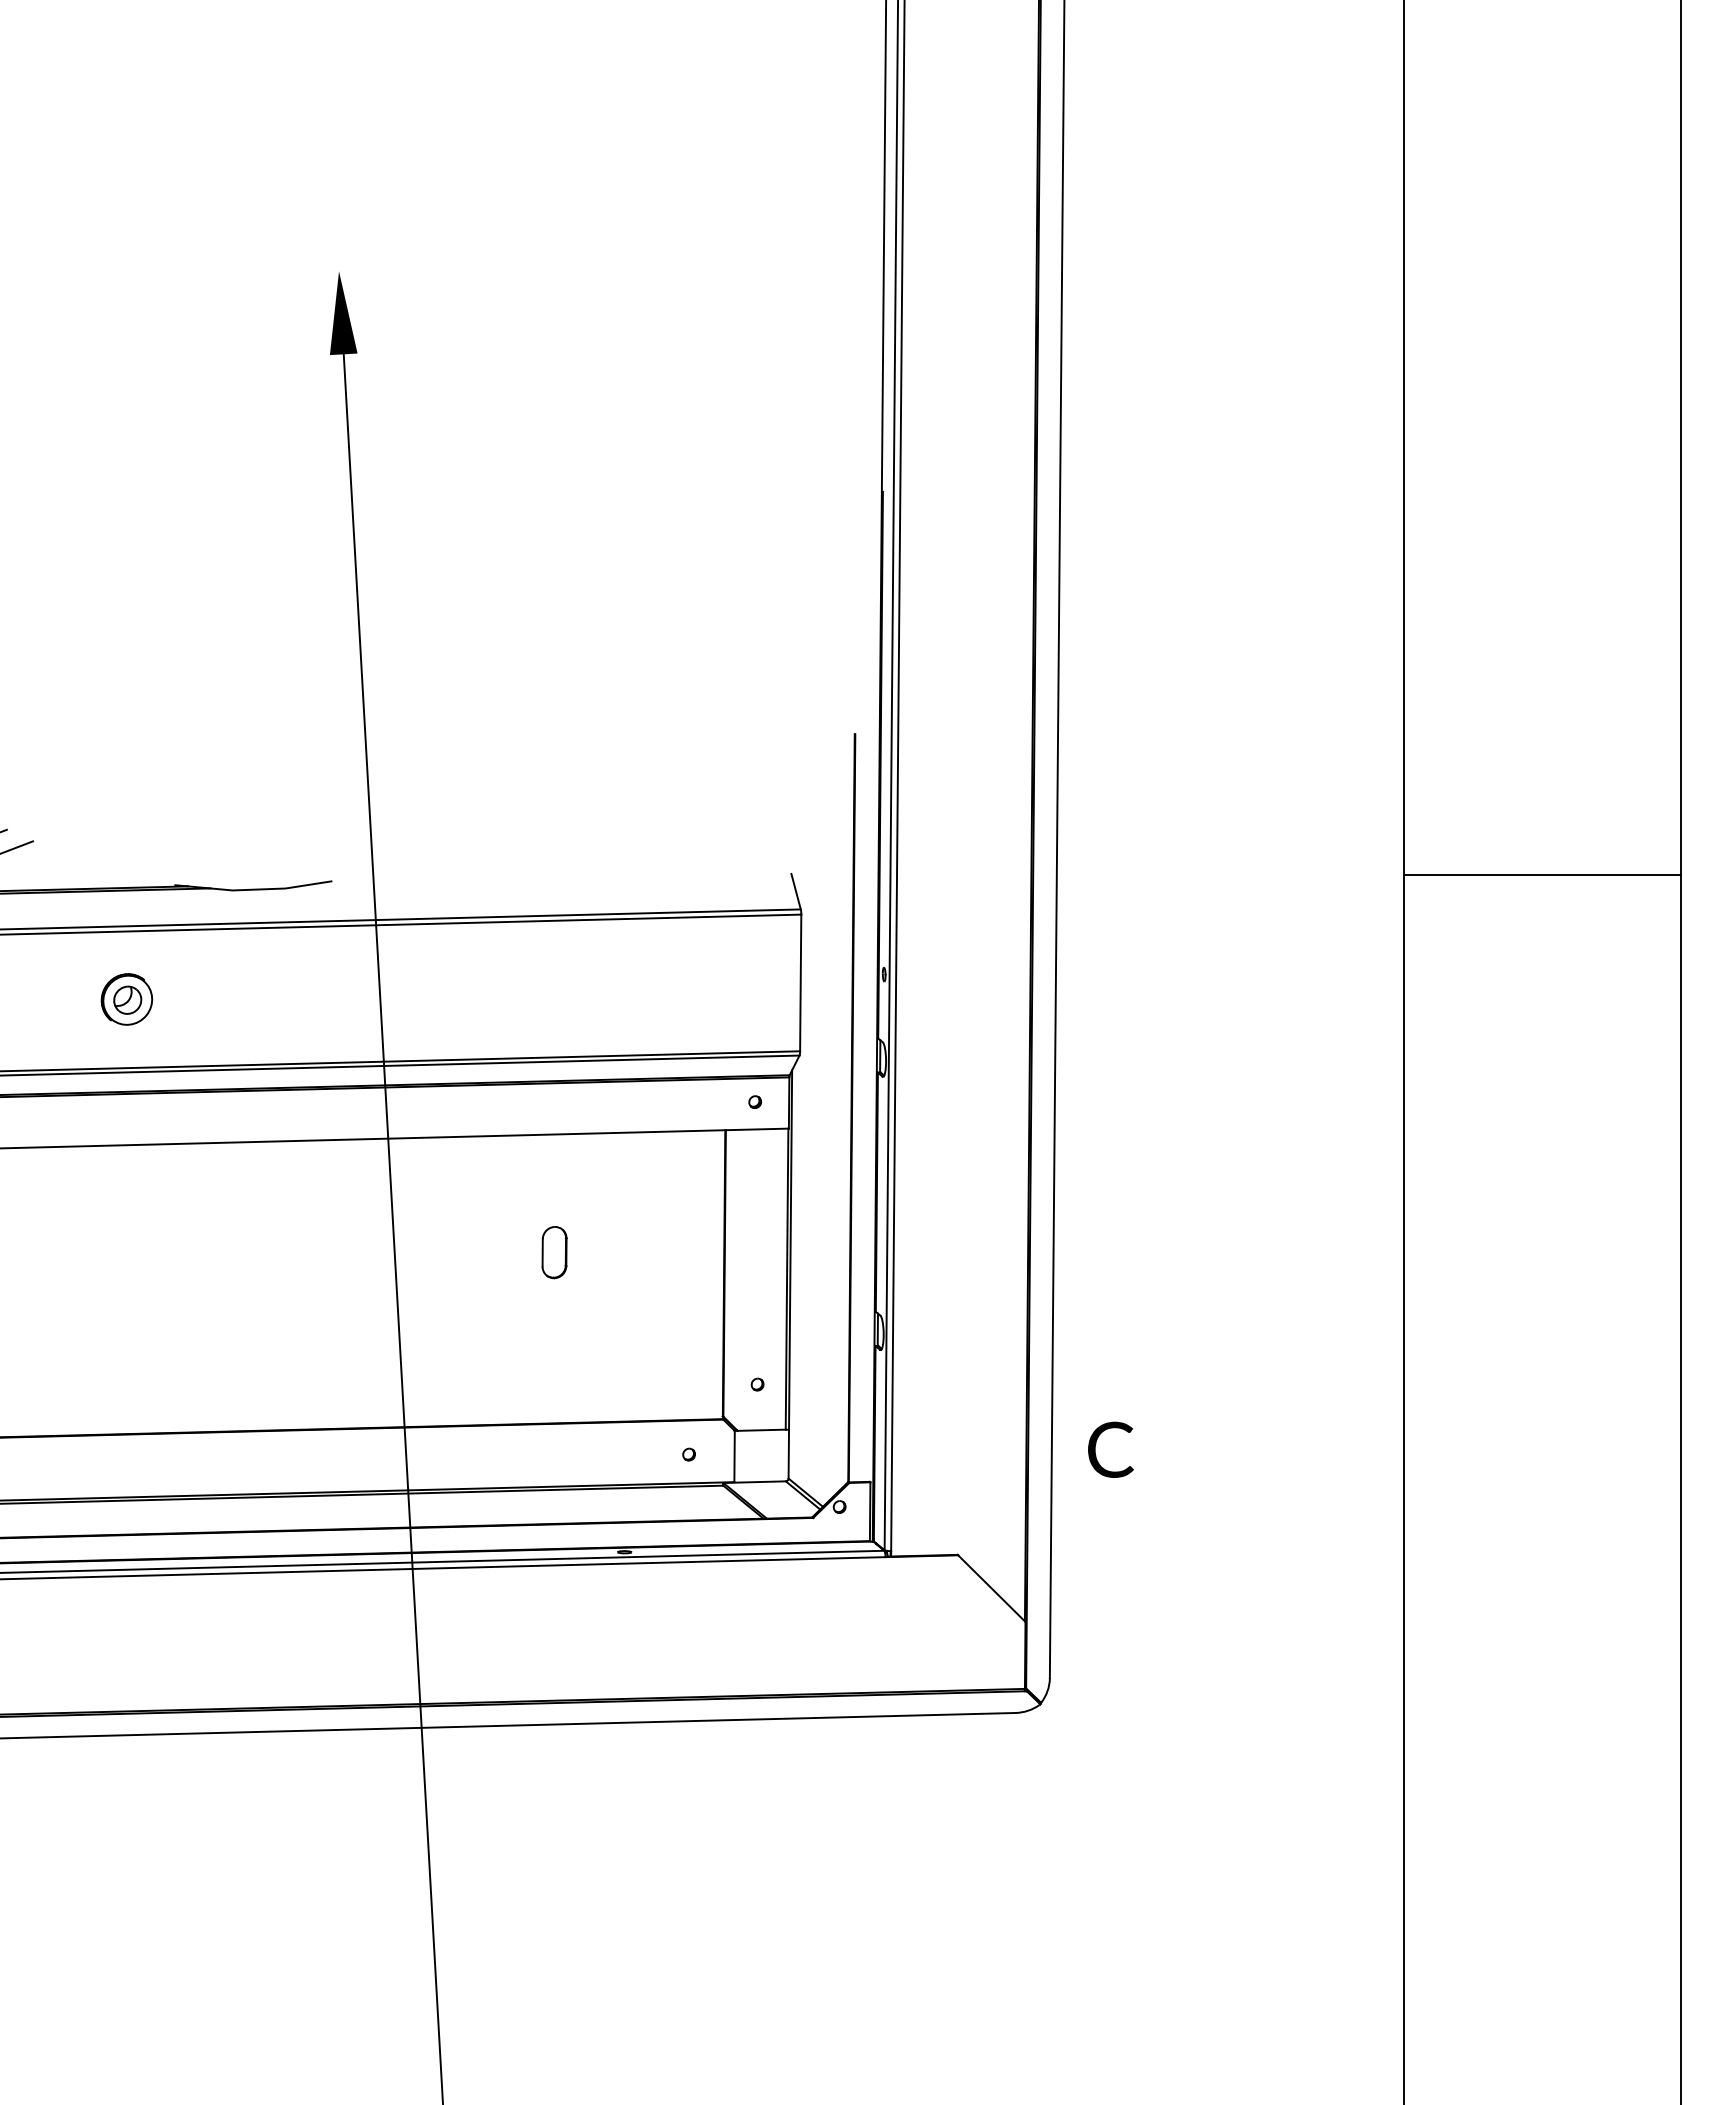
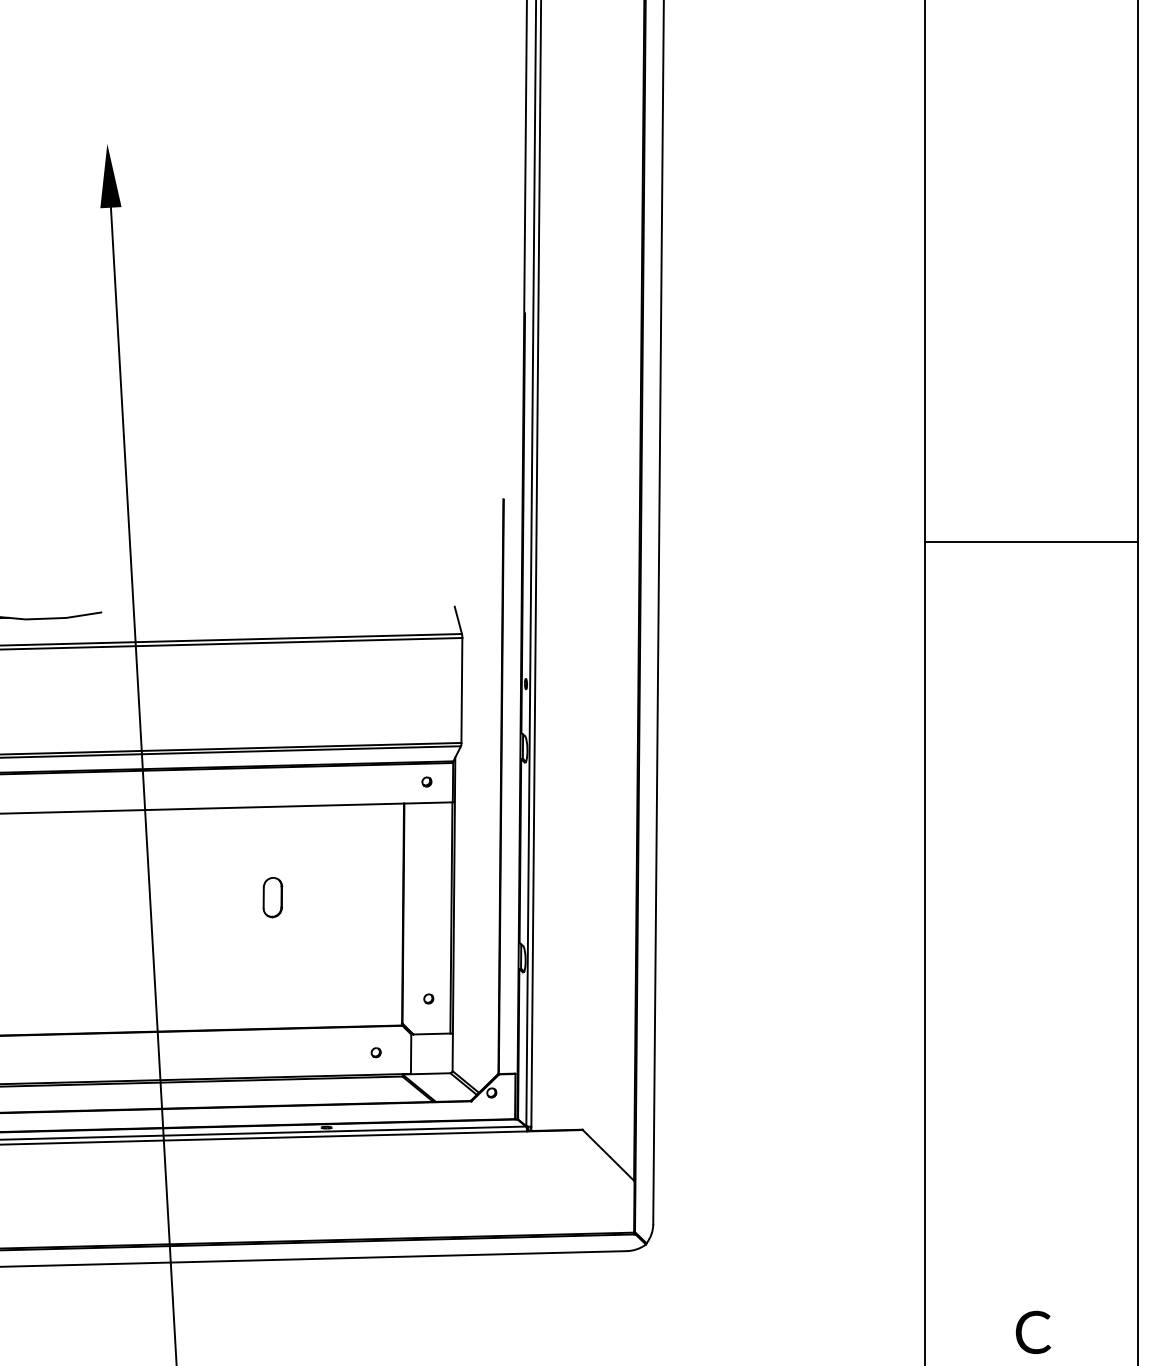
line: (1541, 875) -> (1030, 542), moved
text: (1110, 1449) -> (1033, 1332), moved

